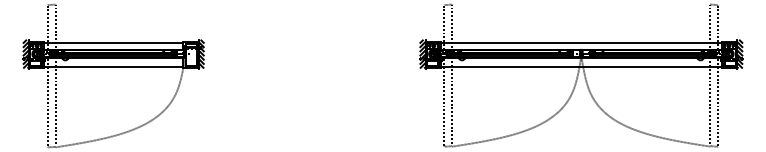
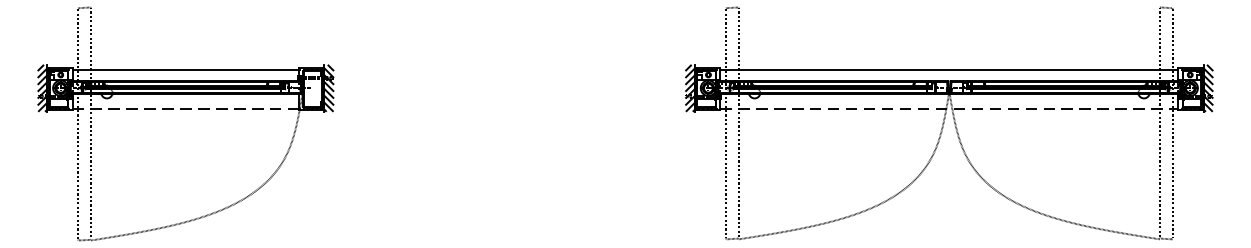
line: (114, 66) -> (187, 108), solid -> dashed
line: (581, 66) -> (949, 108), solid -> dashed

